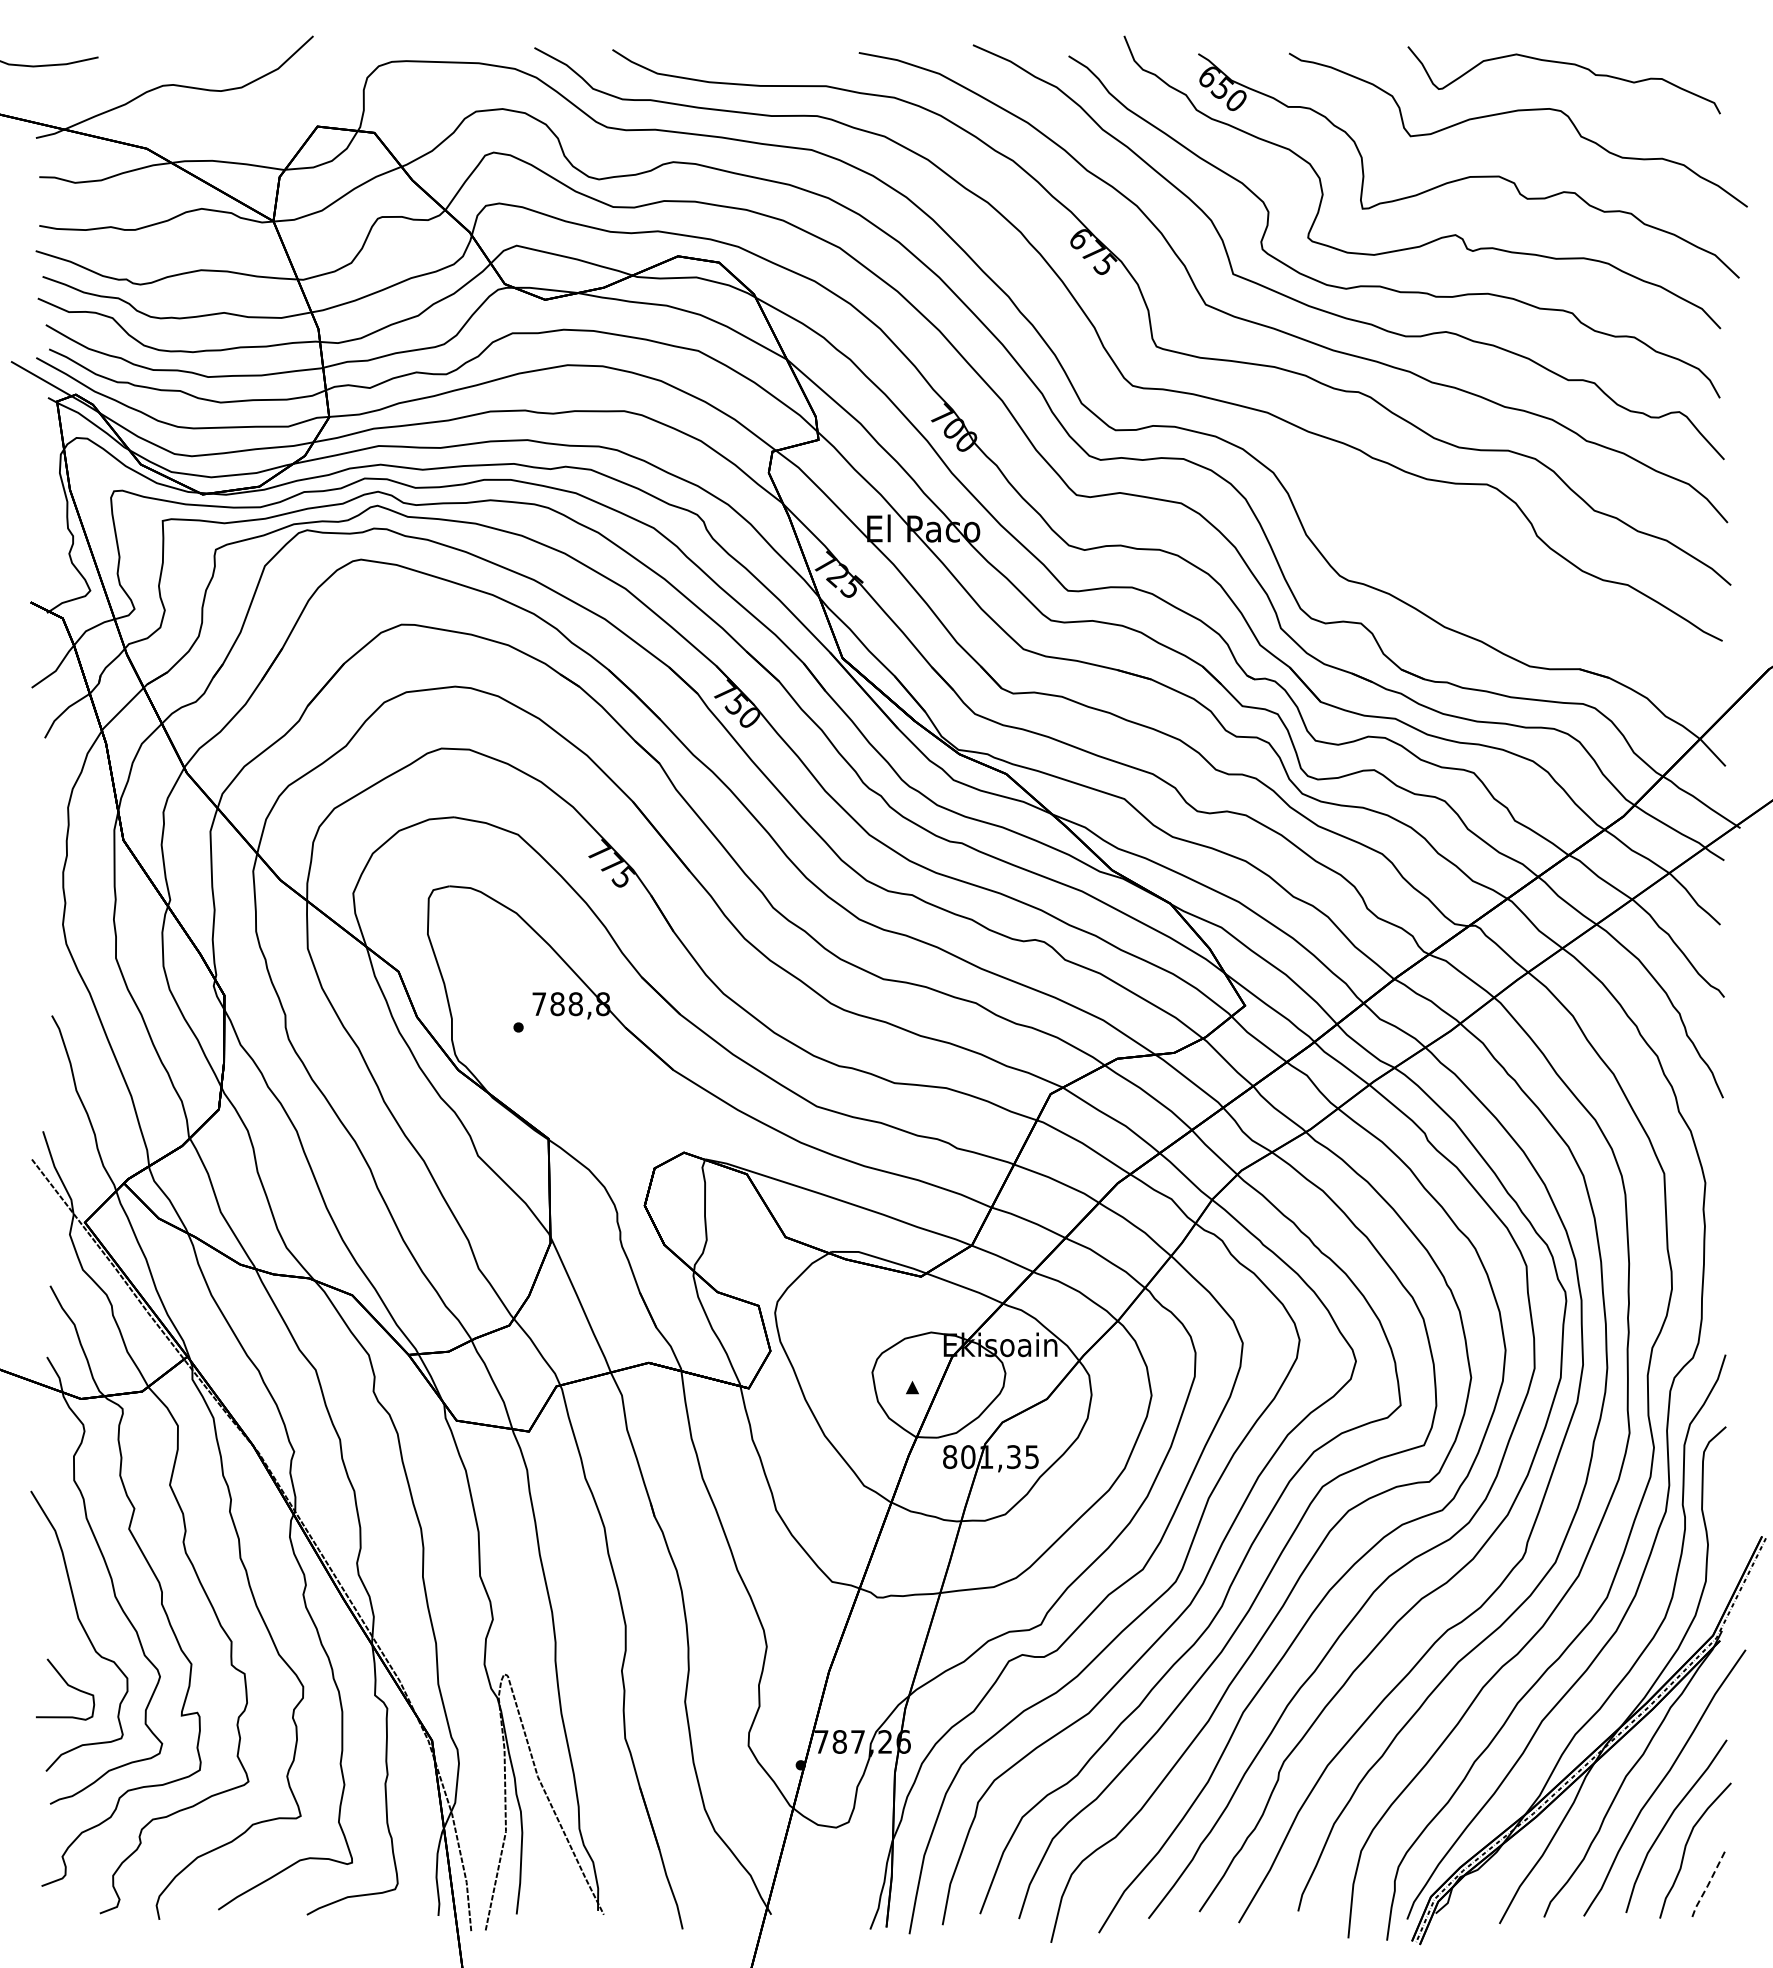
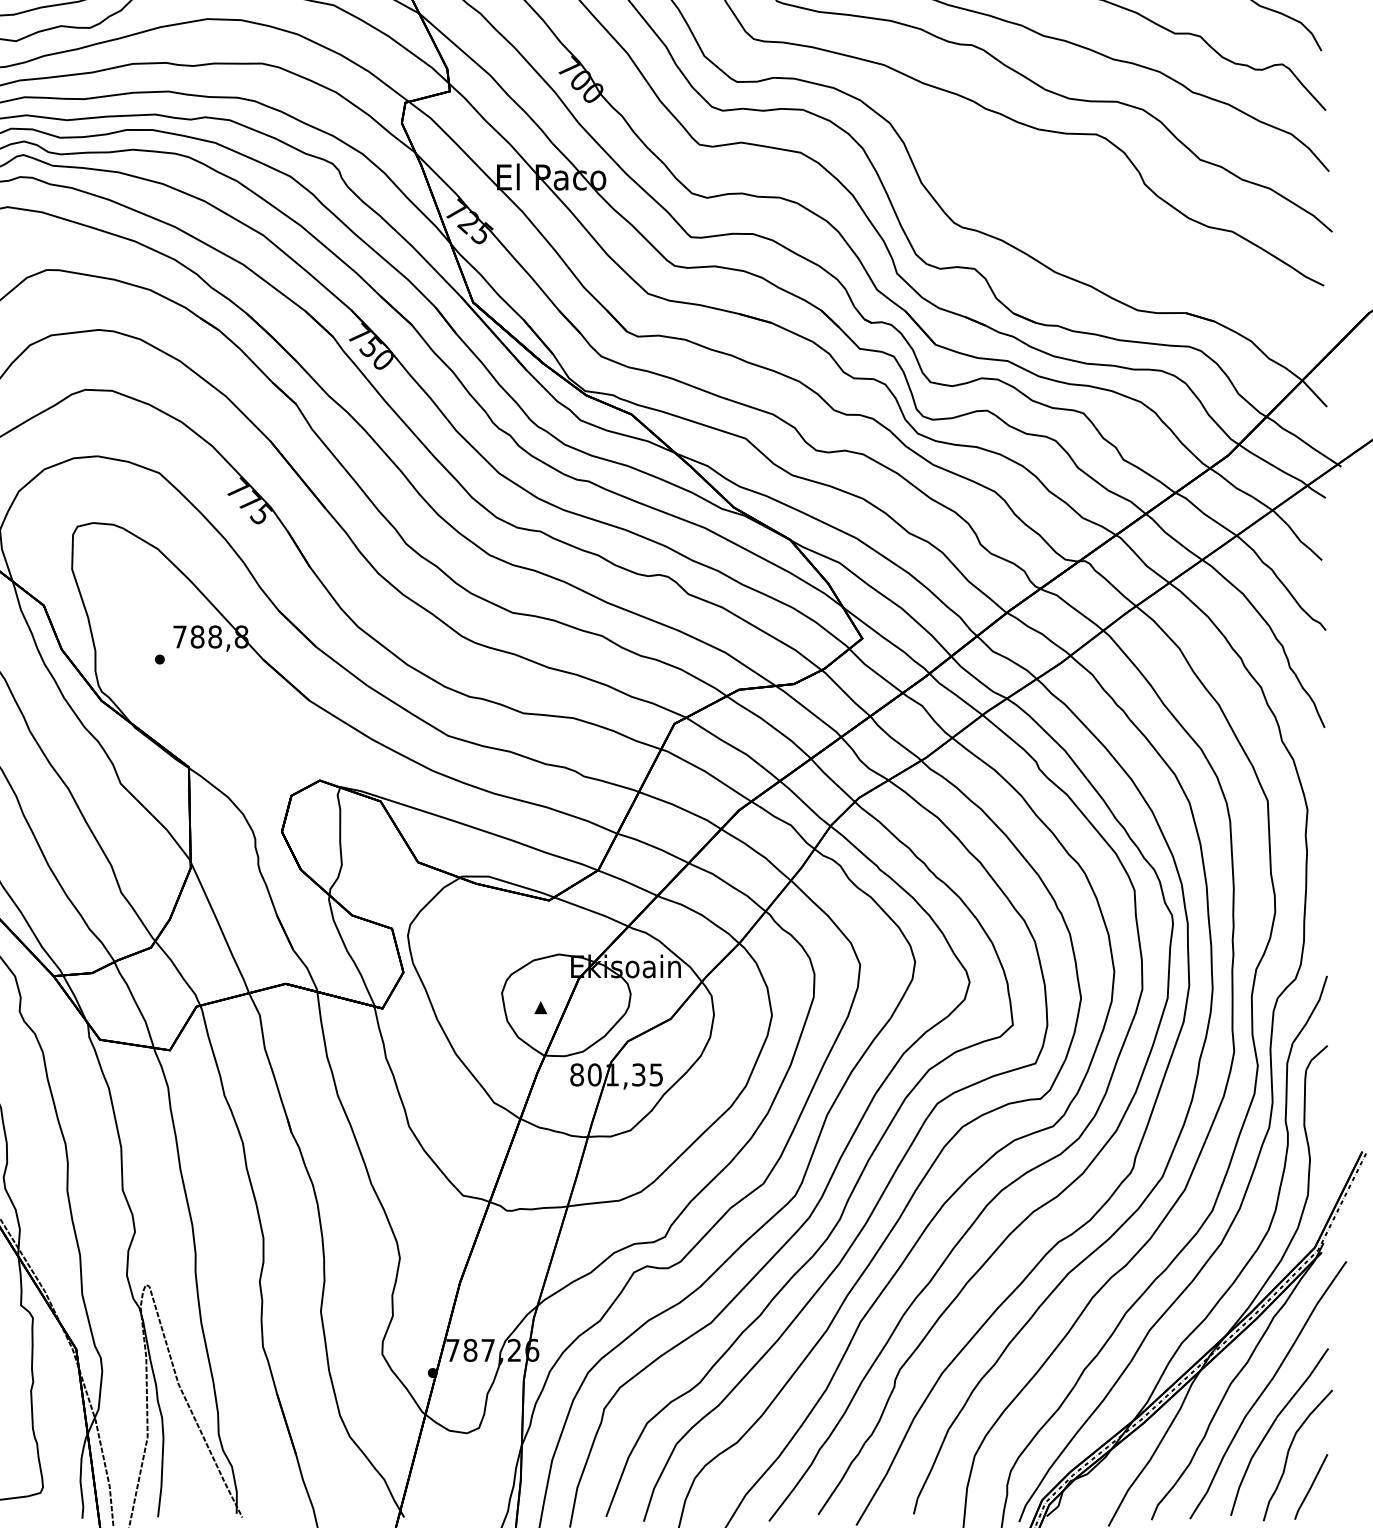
line: (1709, 1883) -> (1311, 1487), dashed -> solid

